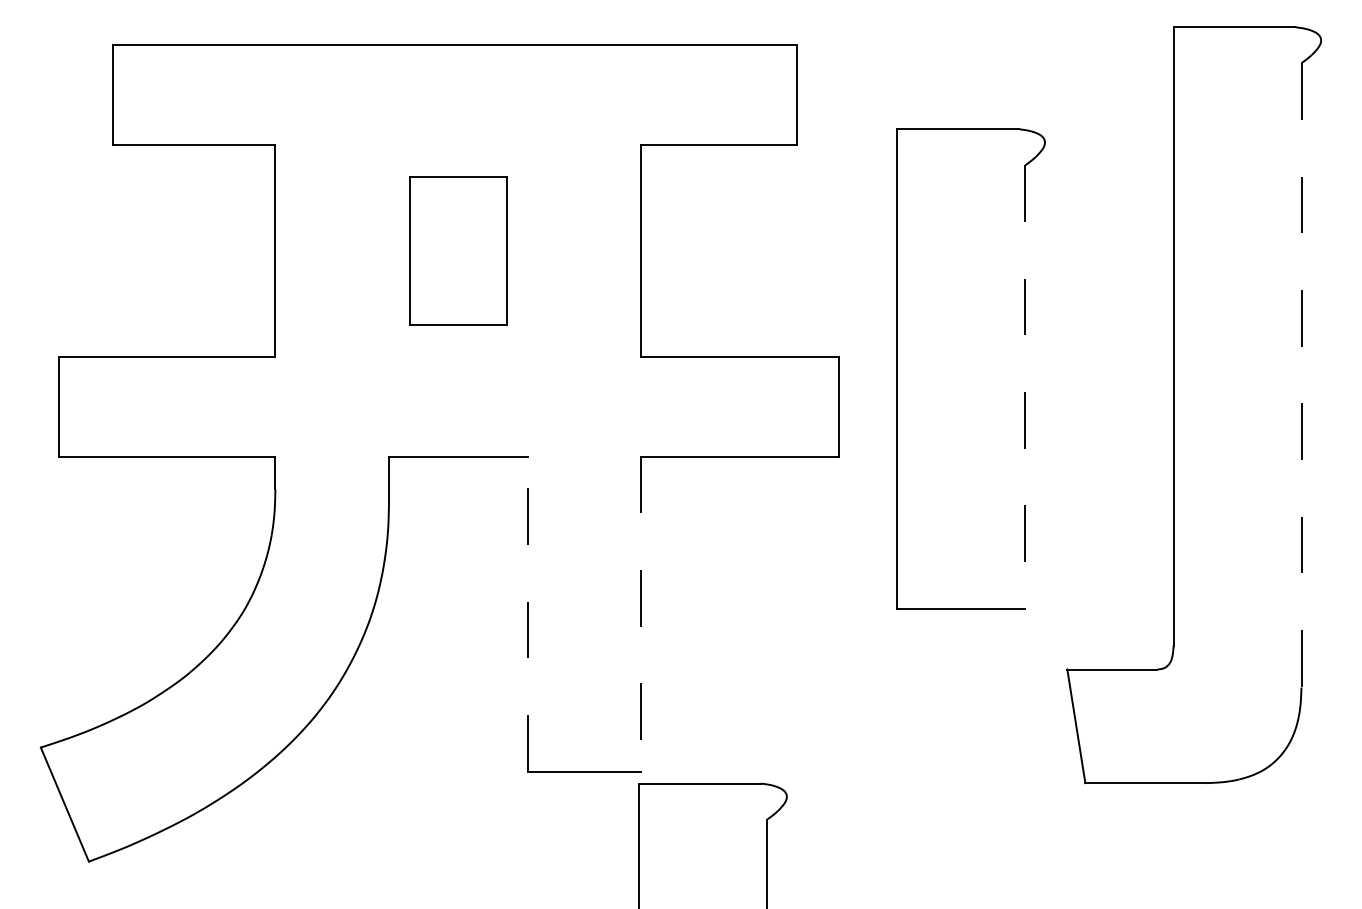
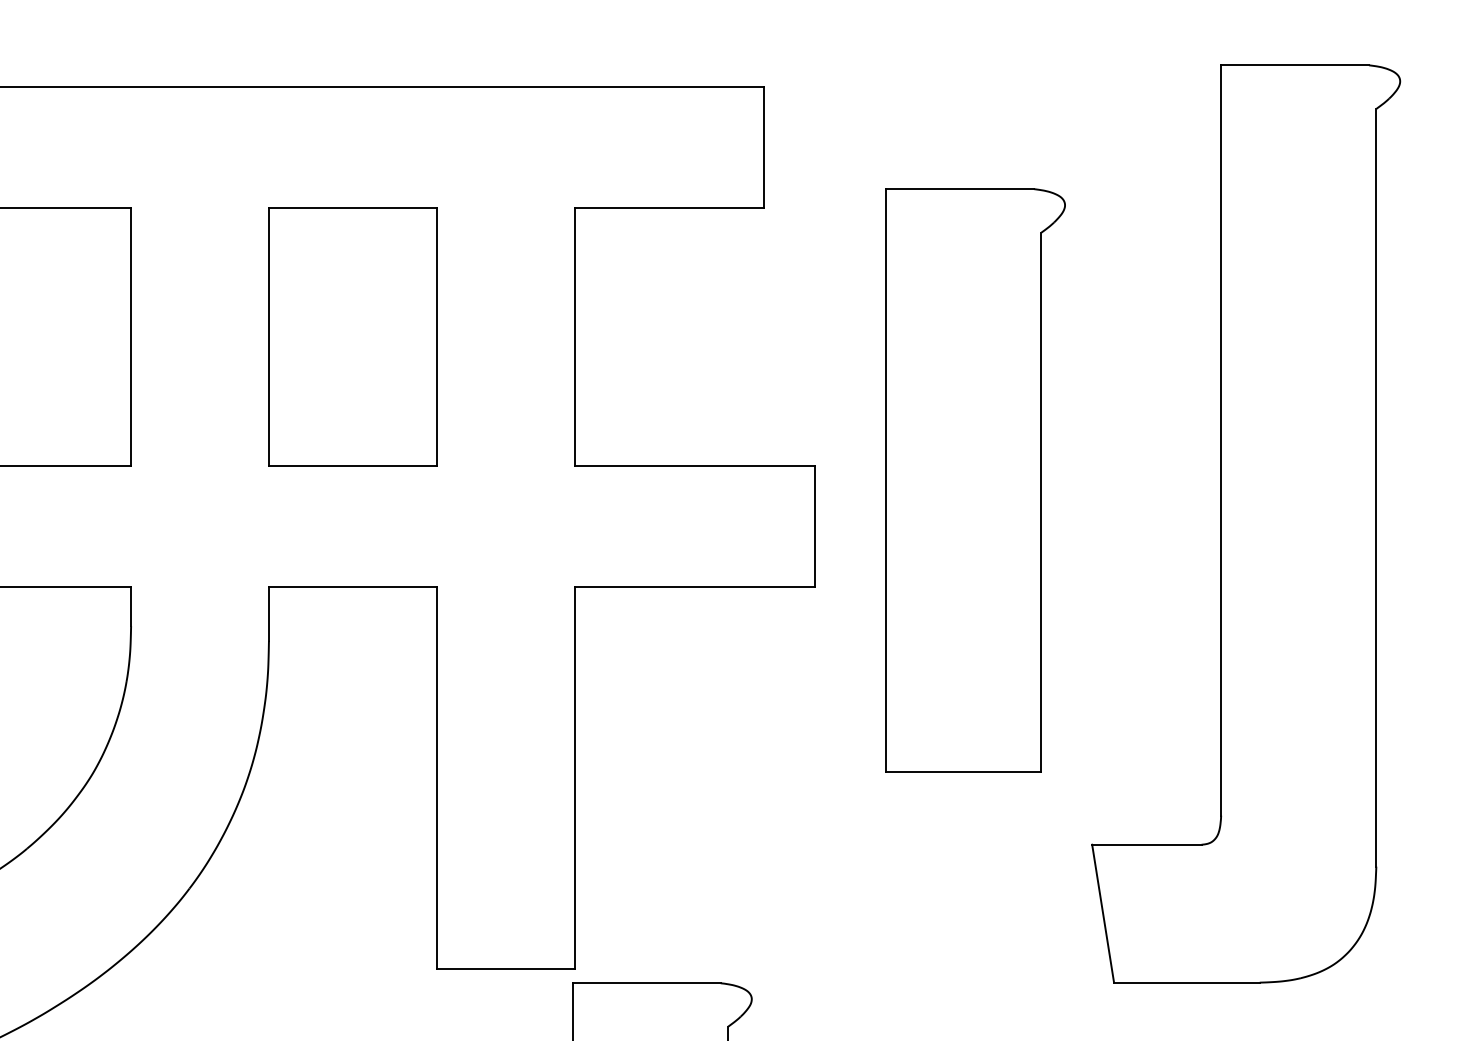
part: (458, 250) -> (353, 336), size x1.43
line: (1301, 375) -> (1376, 487), dashed -> solid
line: (1025, 387) -> (1041, 502), dashed -> solid
line: (527, 613) -> (437, 776), dashed -> solid
line: (641, 614) -> (575, 777), dashed -> solid

